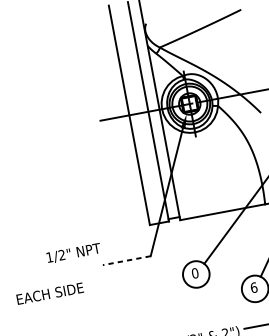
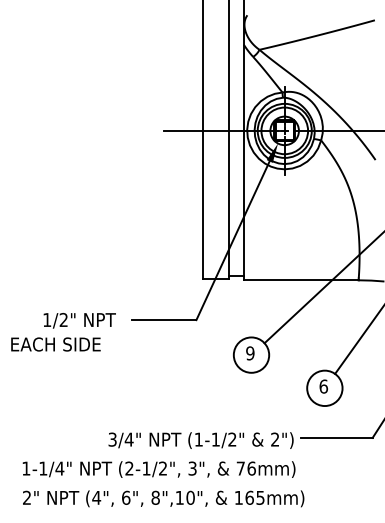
text: (73, 253) -> (79, 320), moved
line: (126, 261) -> (163, 320), dashed -> solid
text: (195, 273) -> (250, 353), 0 -> 9

